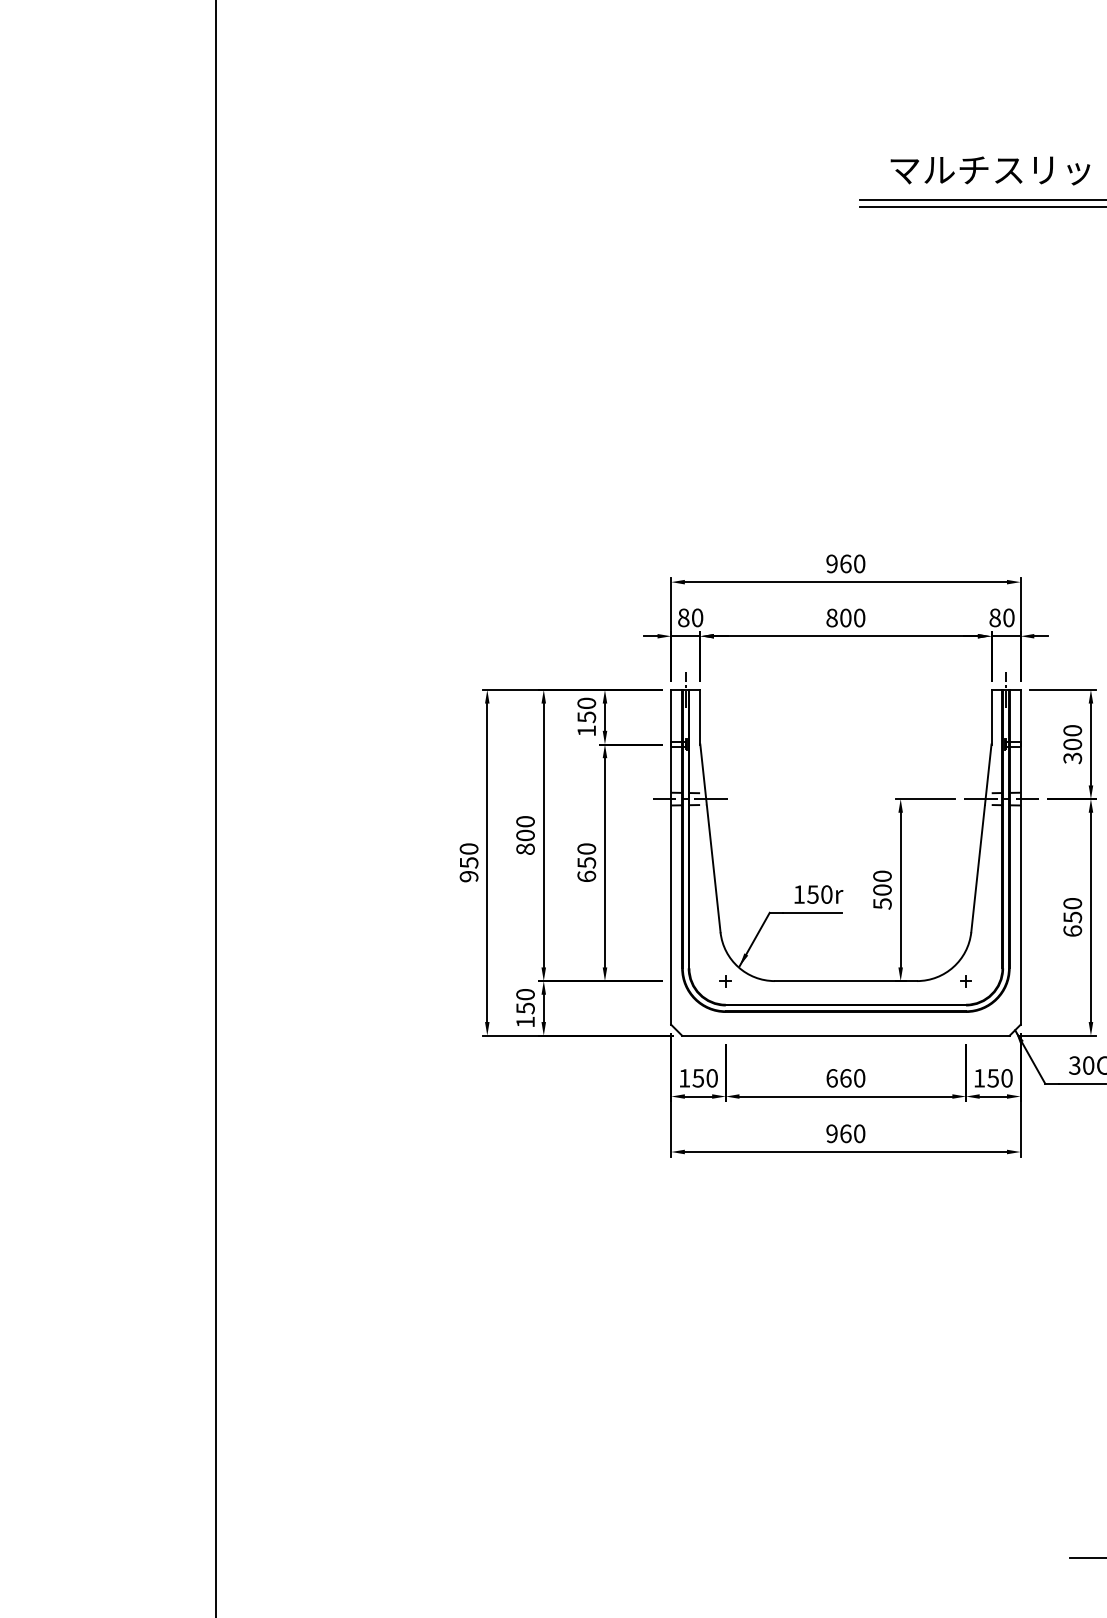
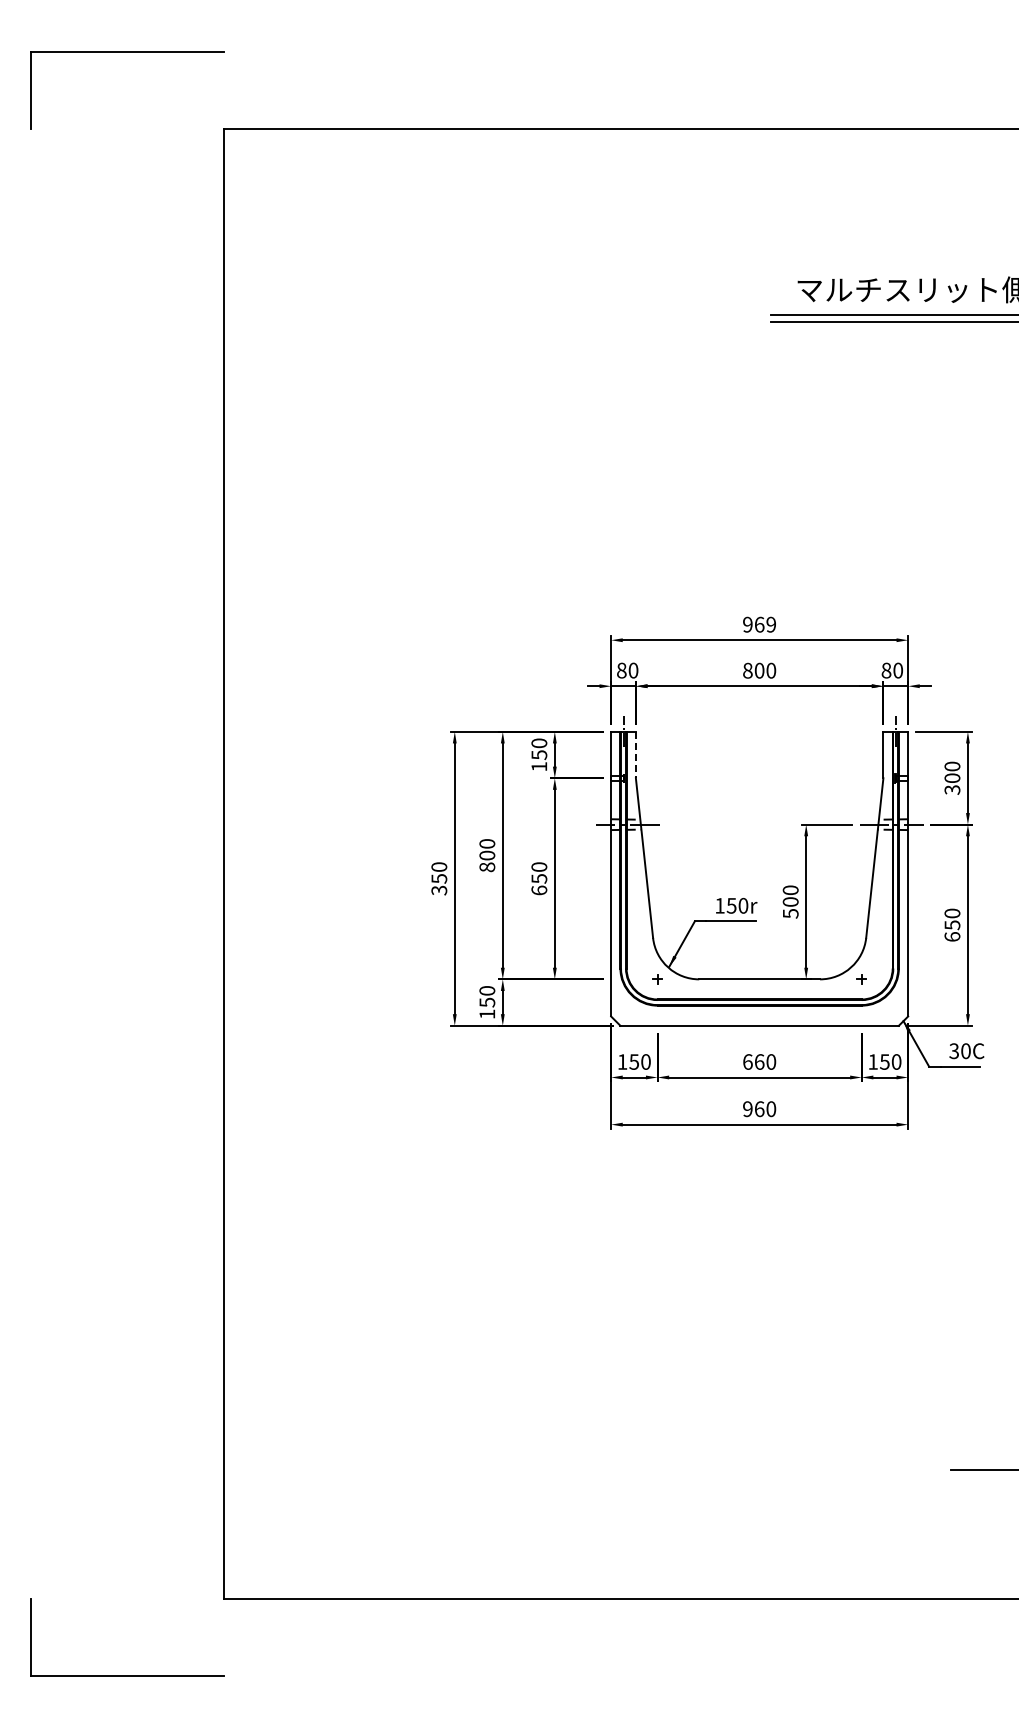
text: (859, 563) -> (771, 624), 960 -> 969
line: (699, 717) -> (635, 755), solid -> dashed
text: (469, 876) -> (439, 890), 950 -> 350

